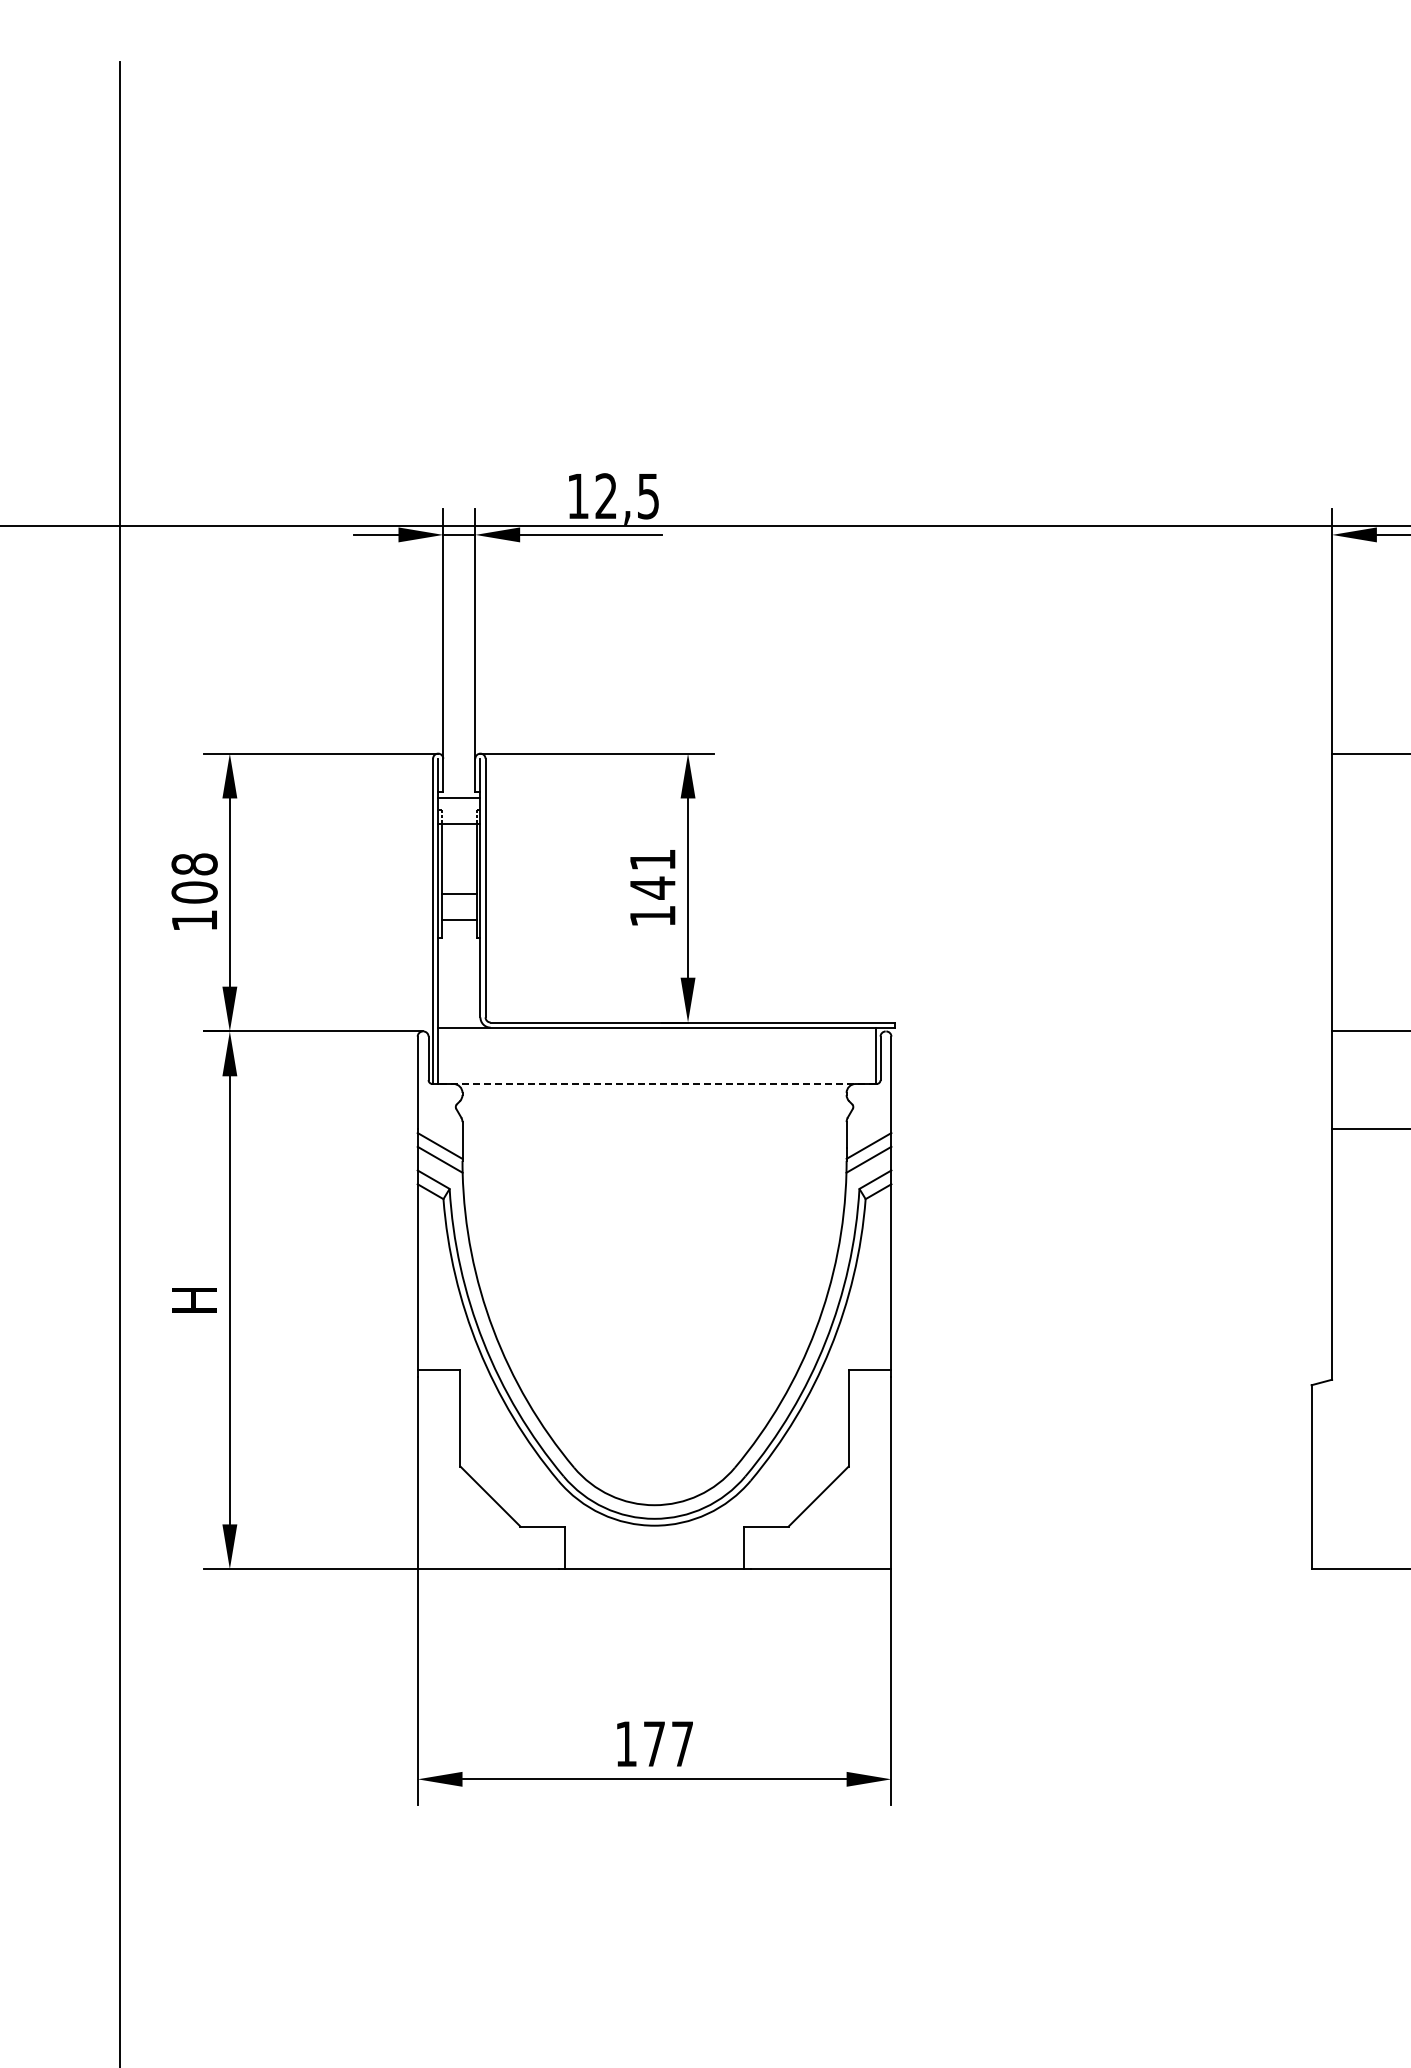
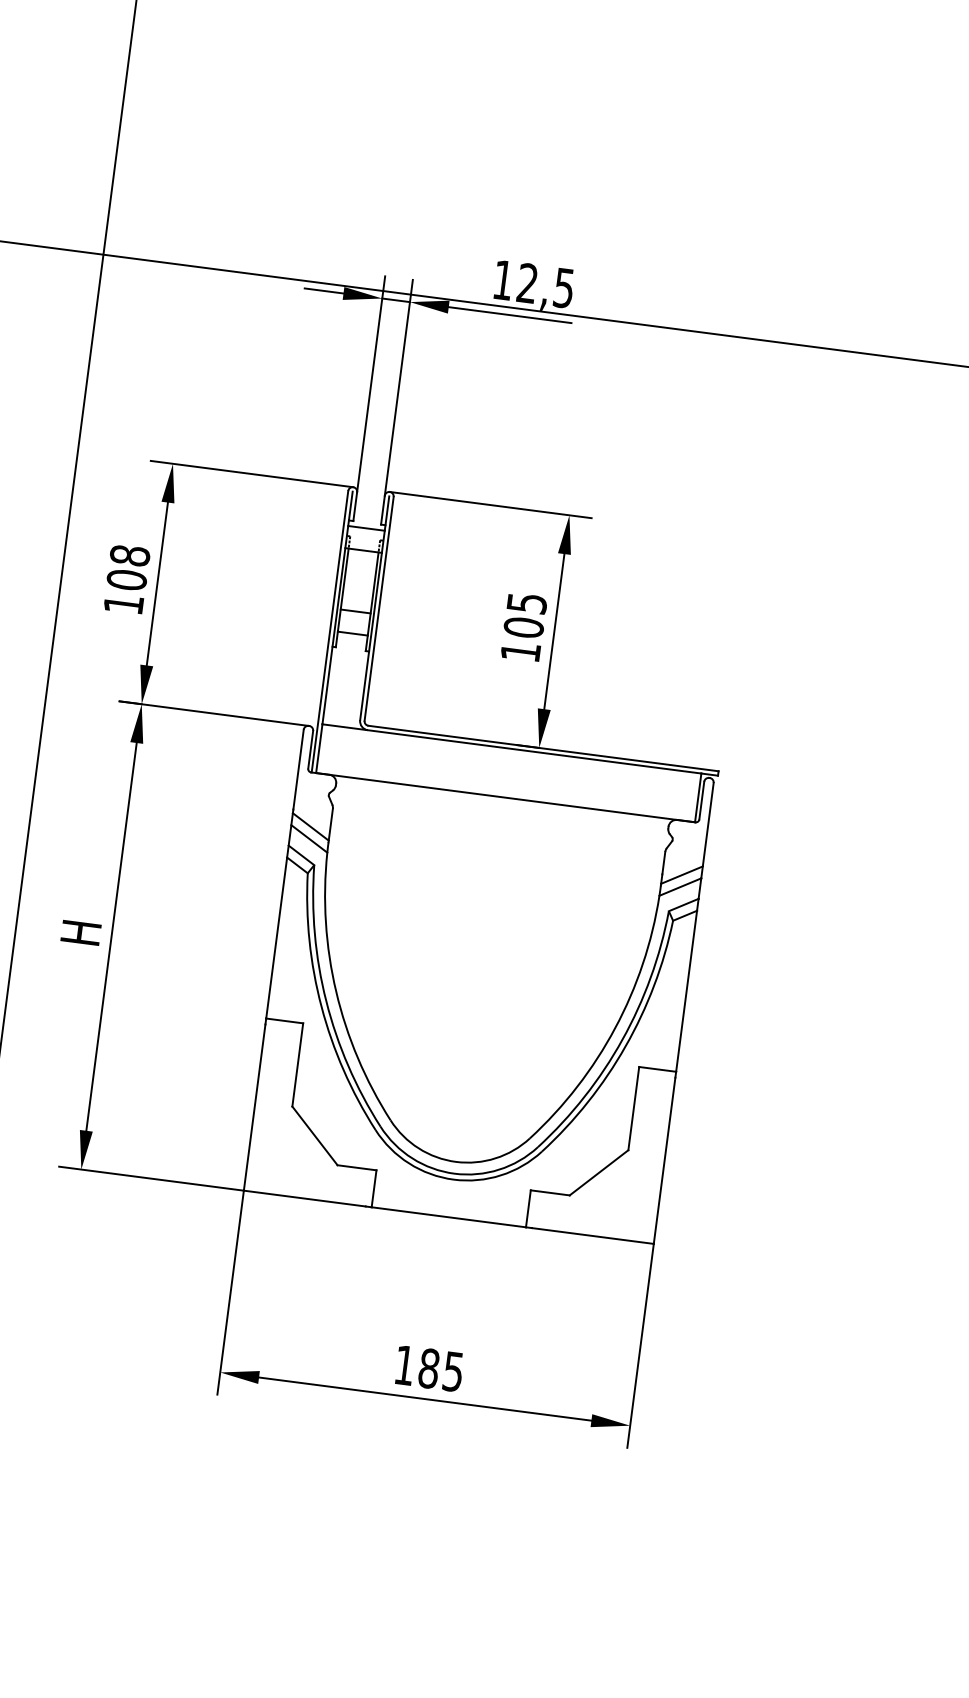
text: (652, 874) -> (525, 615), 141 -> 105
line: (657, 1083) -> (505, 797), dashed -> solid
text: (667, 1744) -> (440, 1370), 177 -> 185

